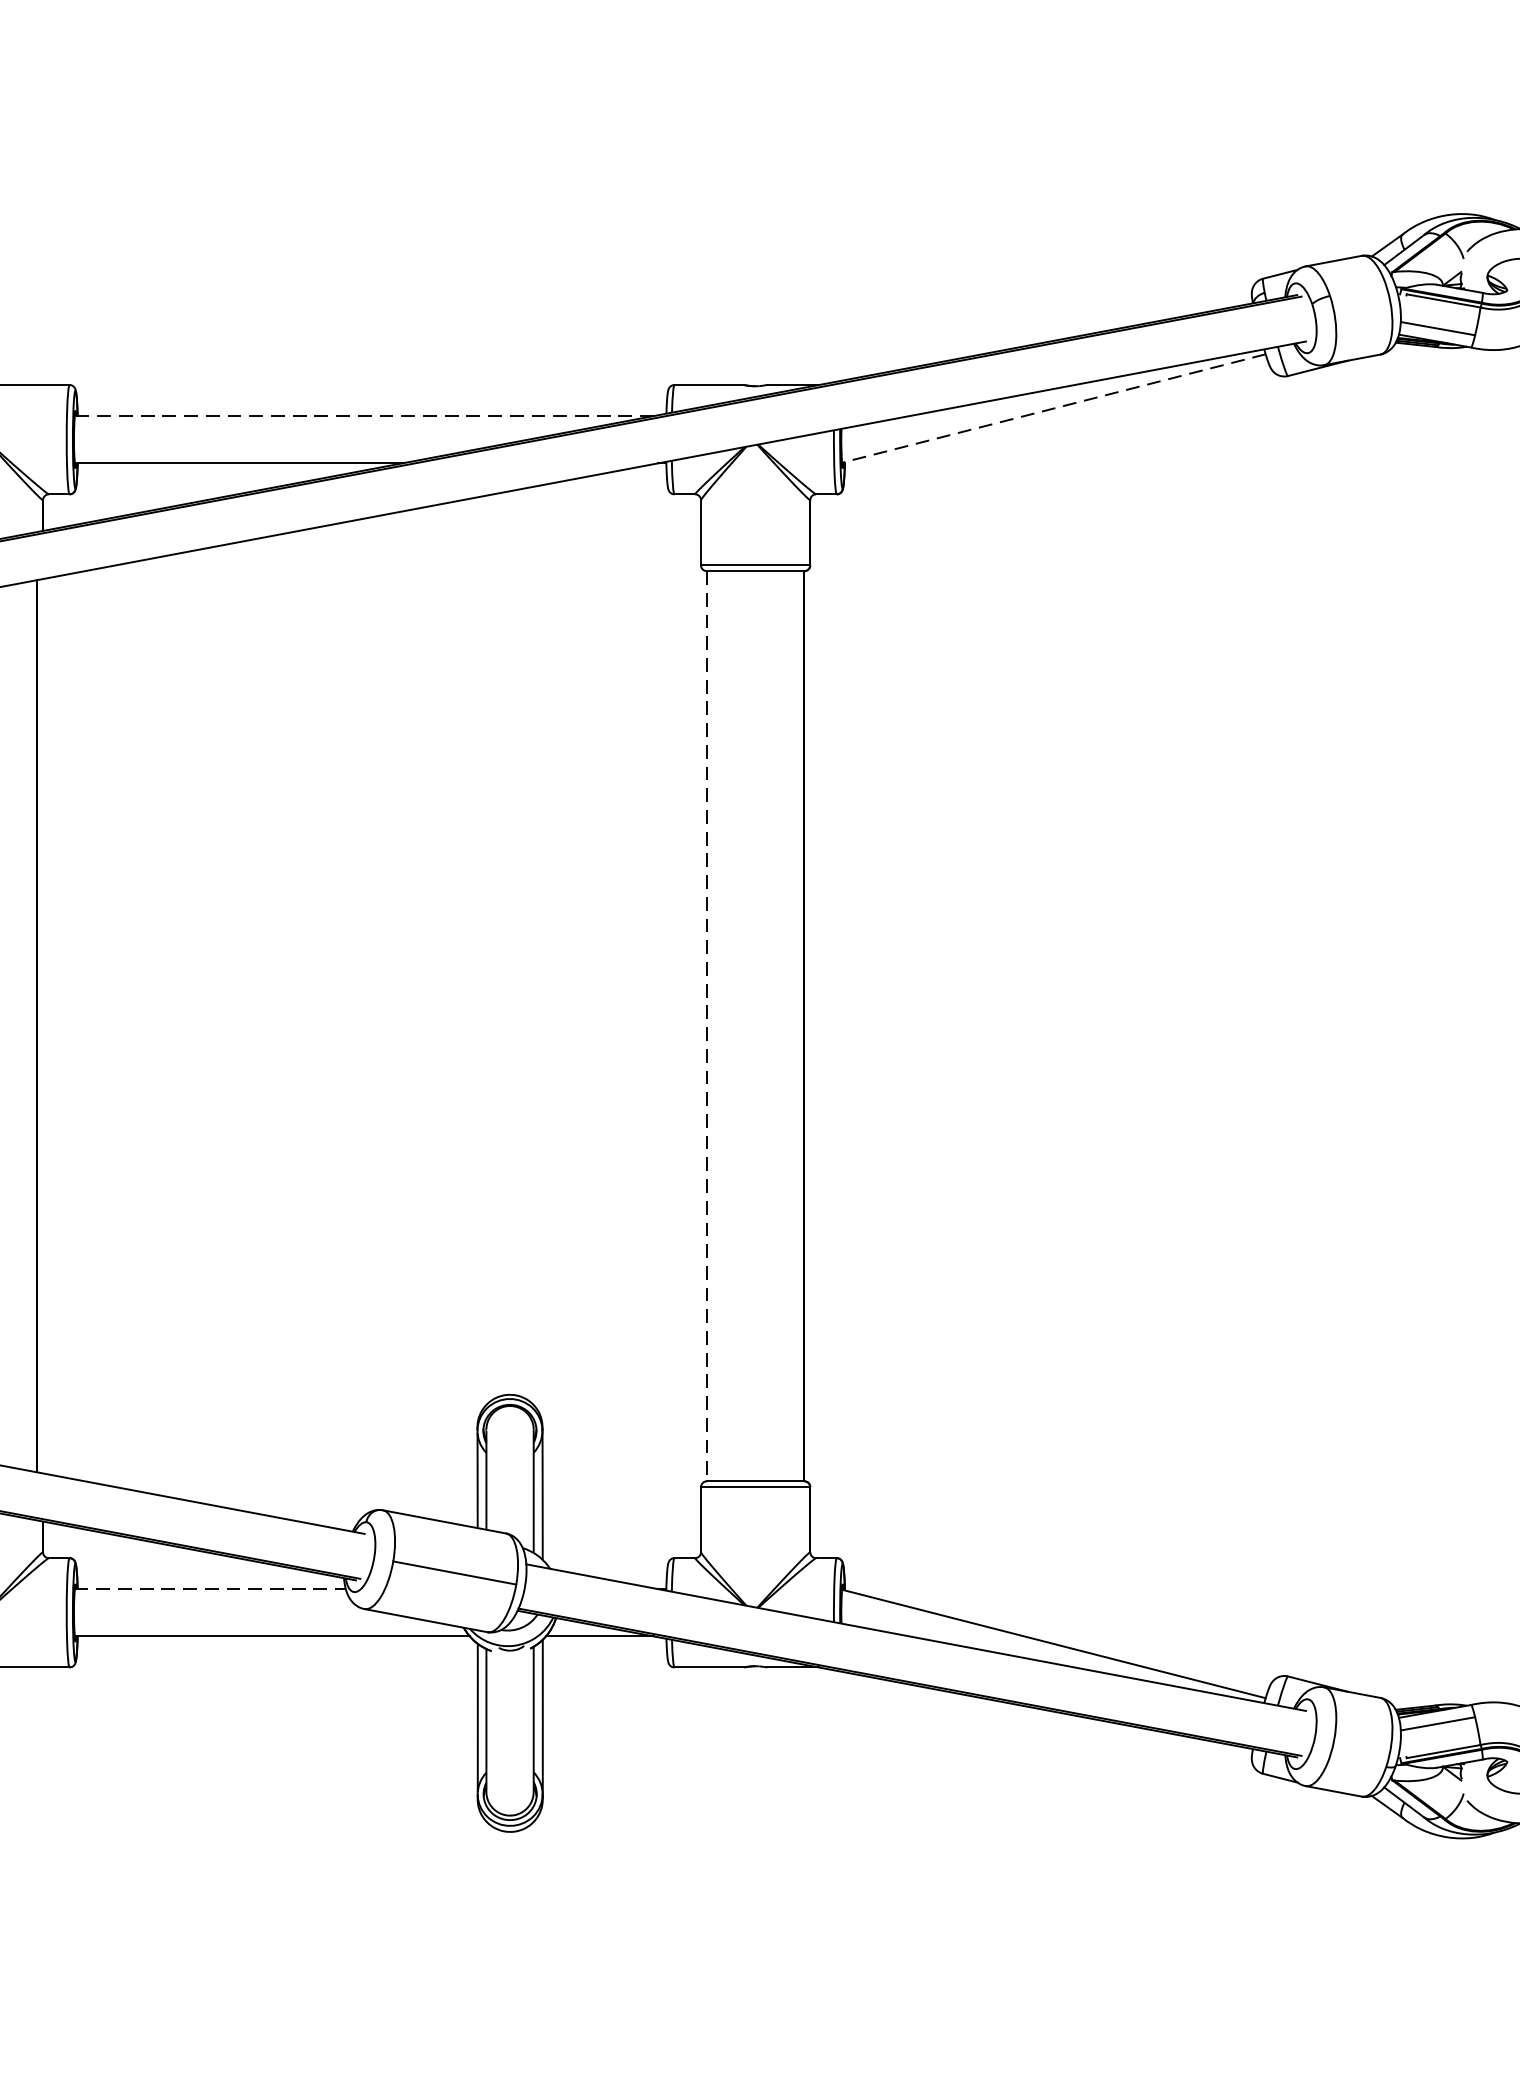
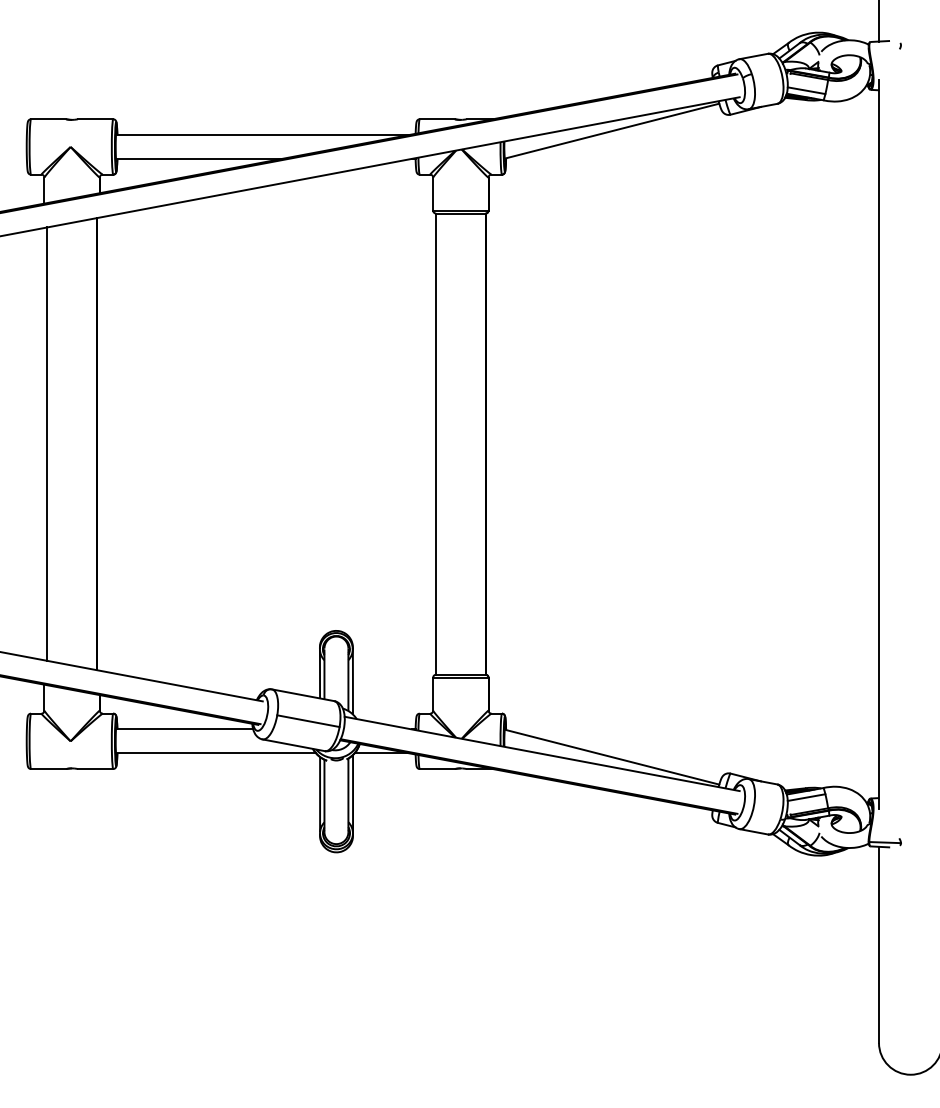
line: (1052, 409) -> (611, 131), dashed -> solid
line: (364, 417) -> (262, 135), dashed -> solid
line: (707, 1026) -> (436, 444), dashed -> solid
line: (210, 1589) -> (184, 729), dashed -> solid

